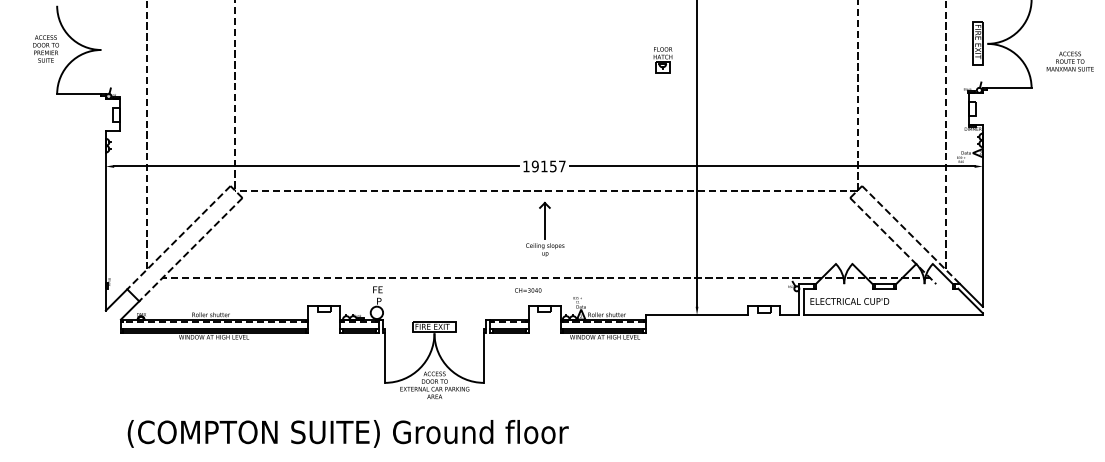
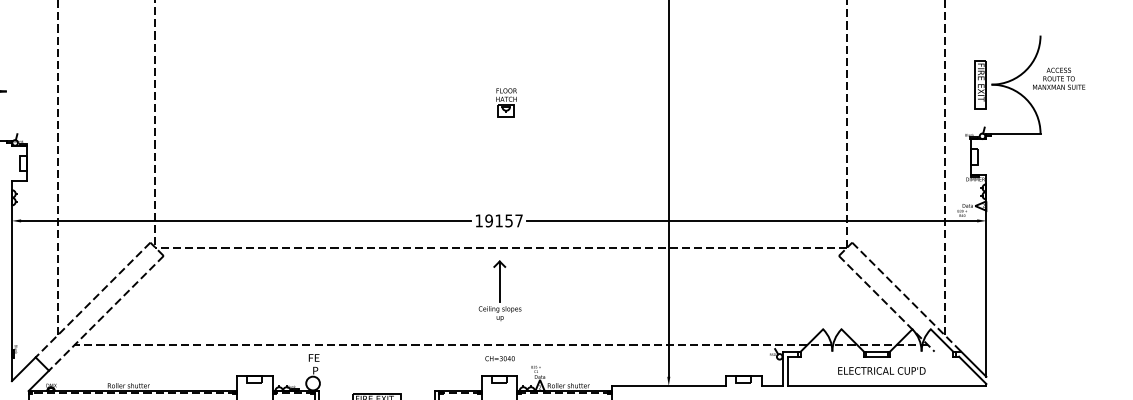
part: (662, 60) -> (505, 103), moved
text: (1069, 61) -> (1058, 78), moved
text: (528, 290) -> (500, 358), moved
text: (849, 301) -> (881, 370), moved

